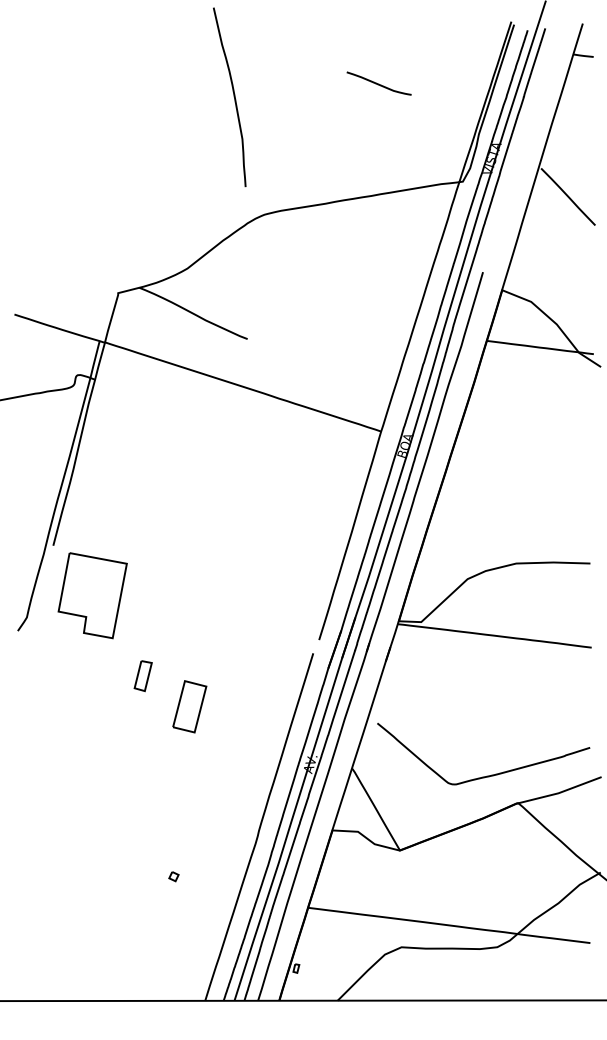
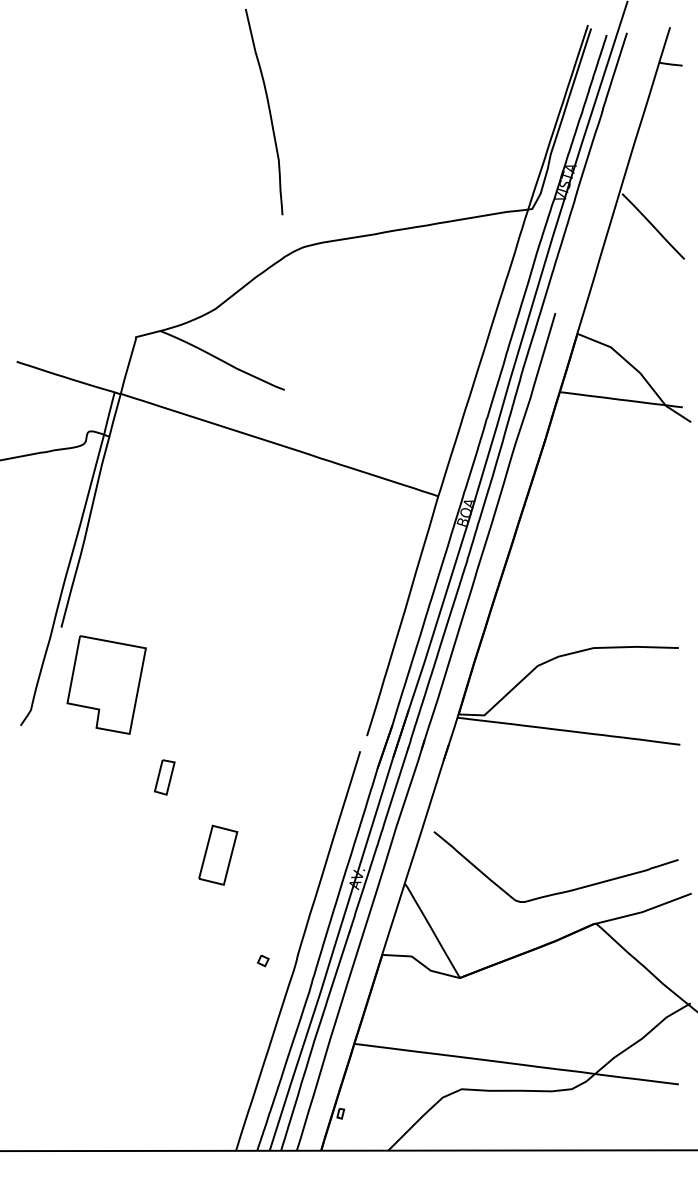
curve: (378, 83) -> (435, 96), removed
part: (189, 706) -> (217, 854), moved
part: (173, 876) -> (262, 960), moved

